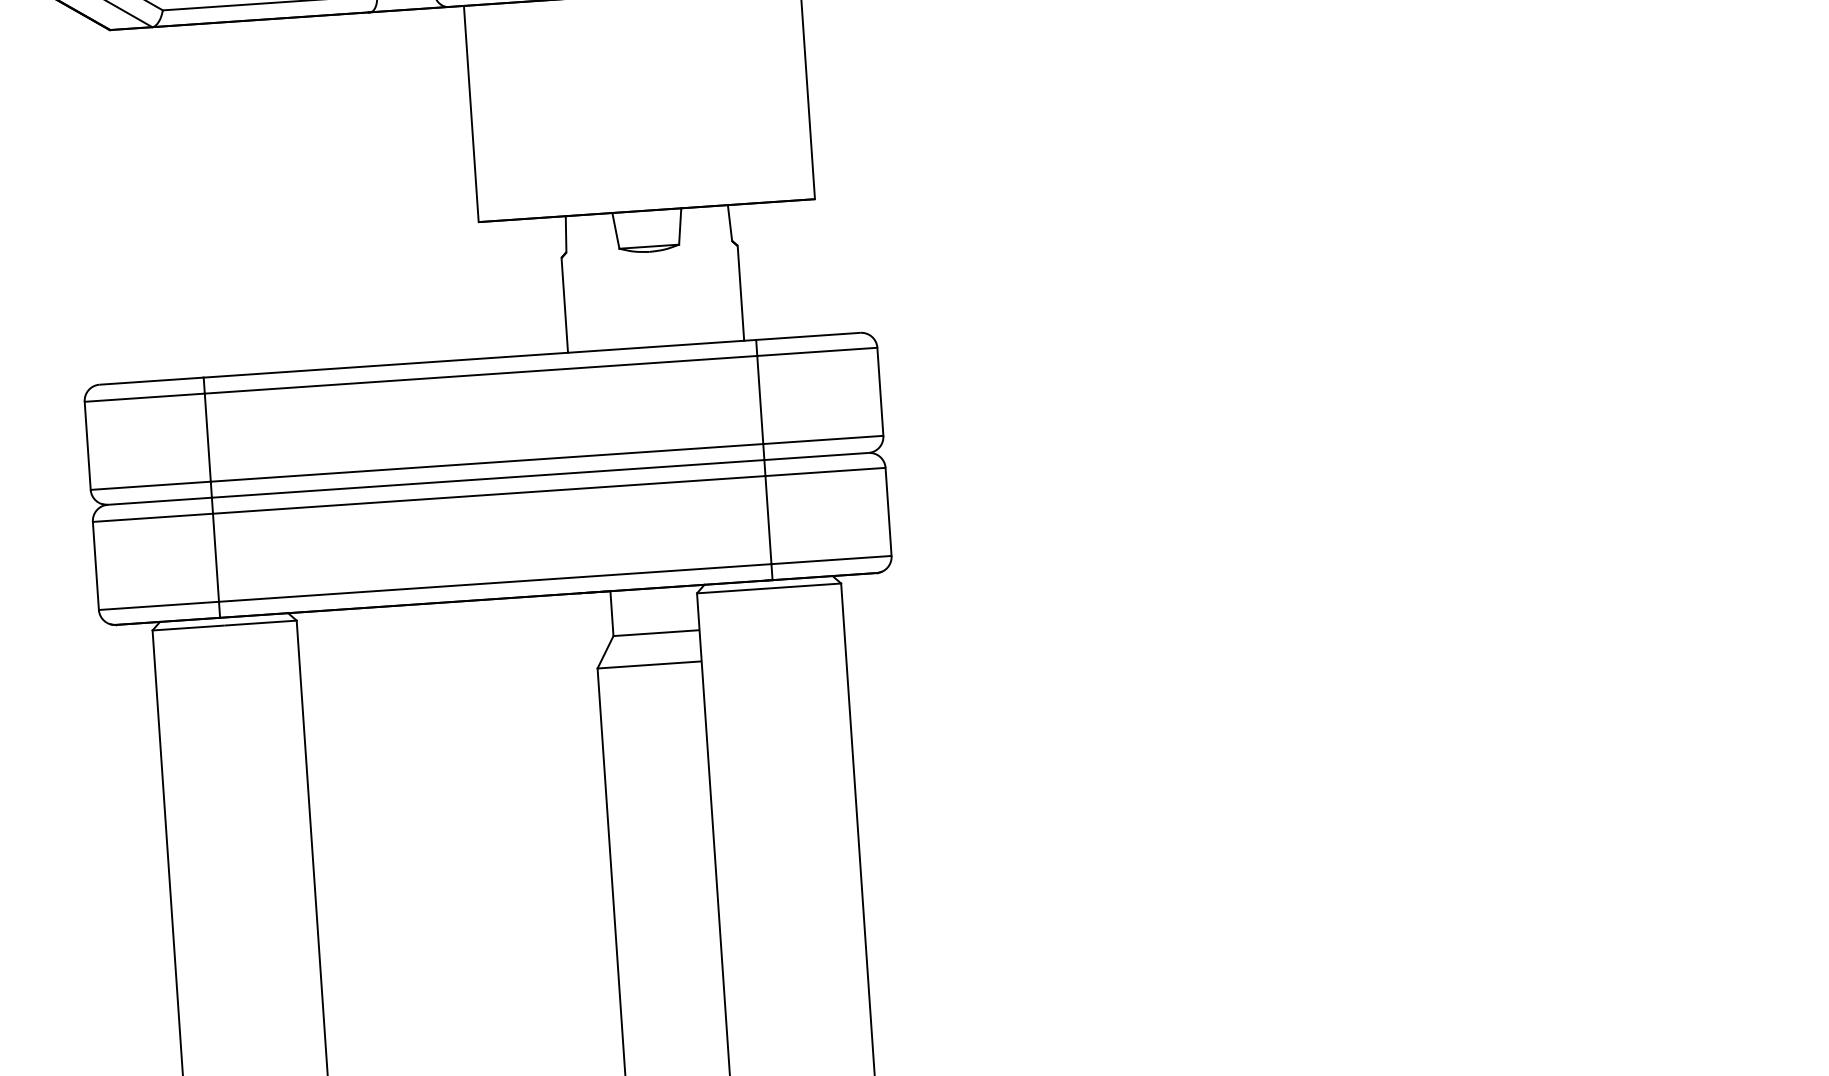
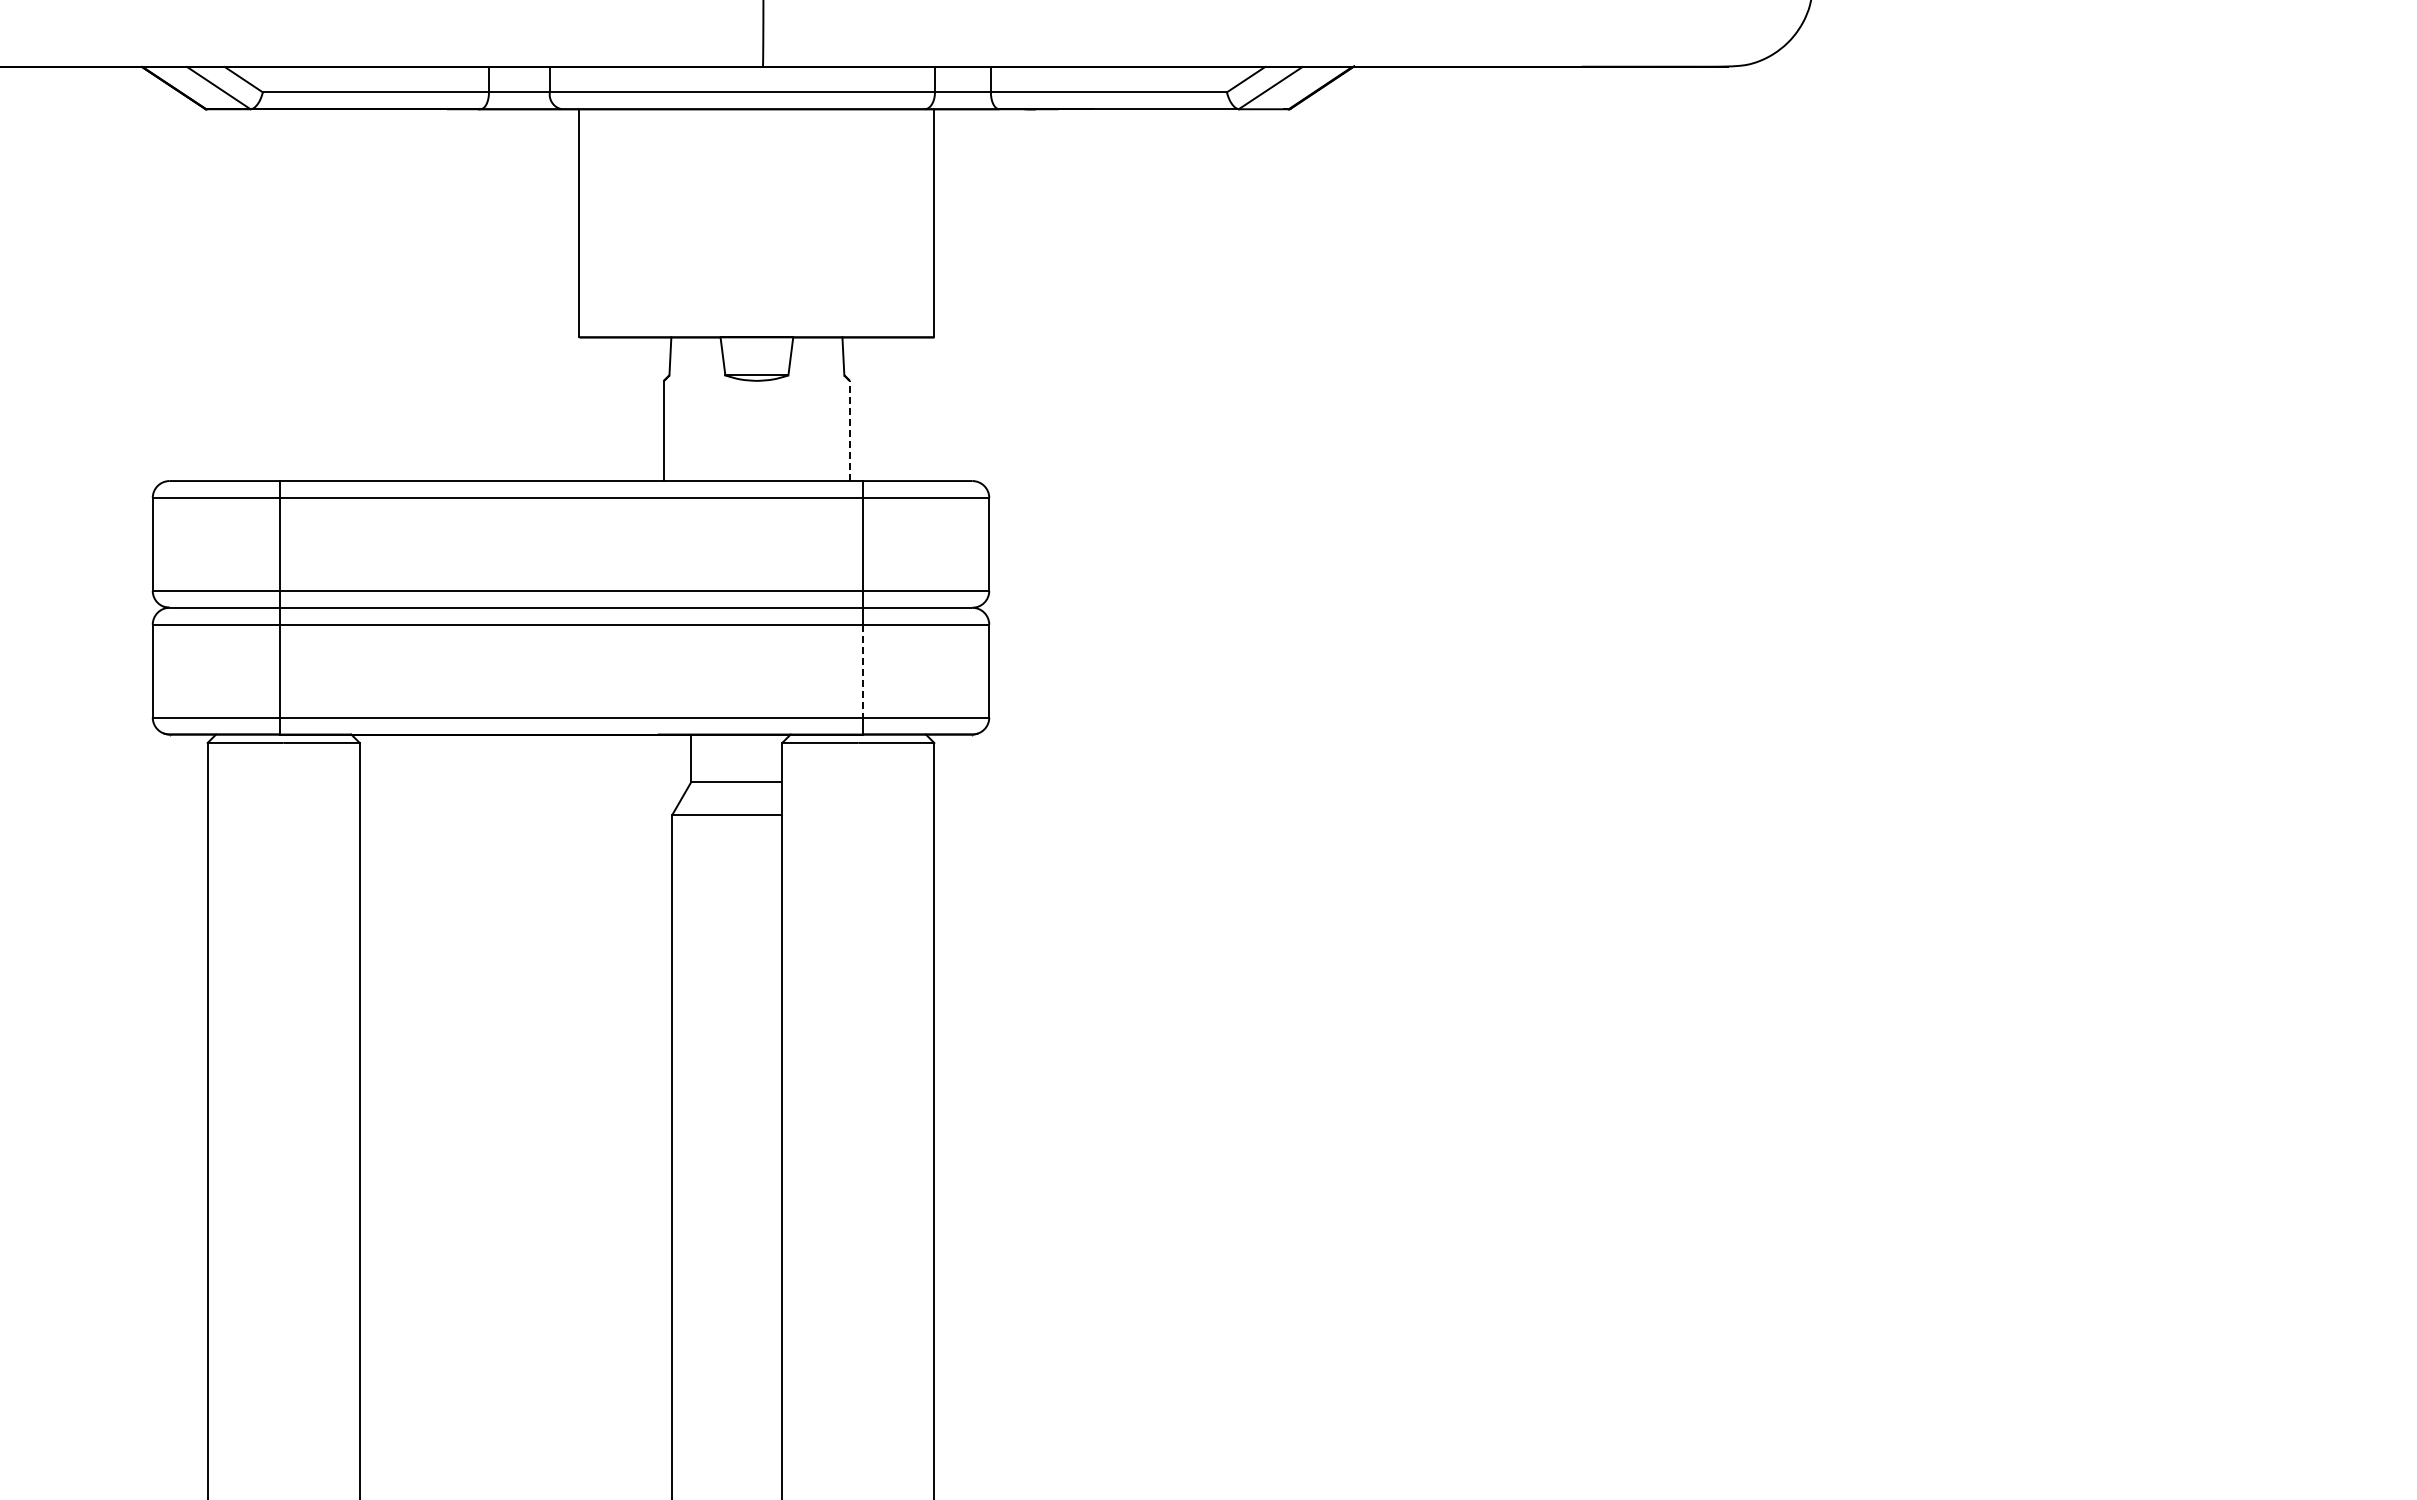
line: (740, 292) -> (849, 430), solid -> dashed
line: (768, 520) -> (862, 671), solid -> dashed

